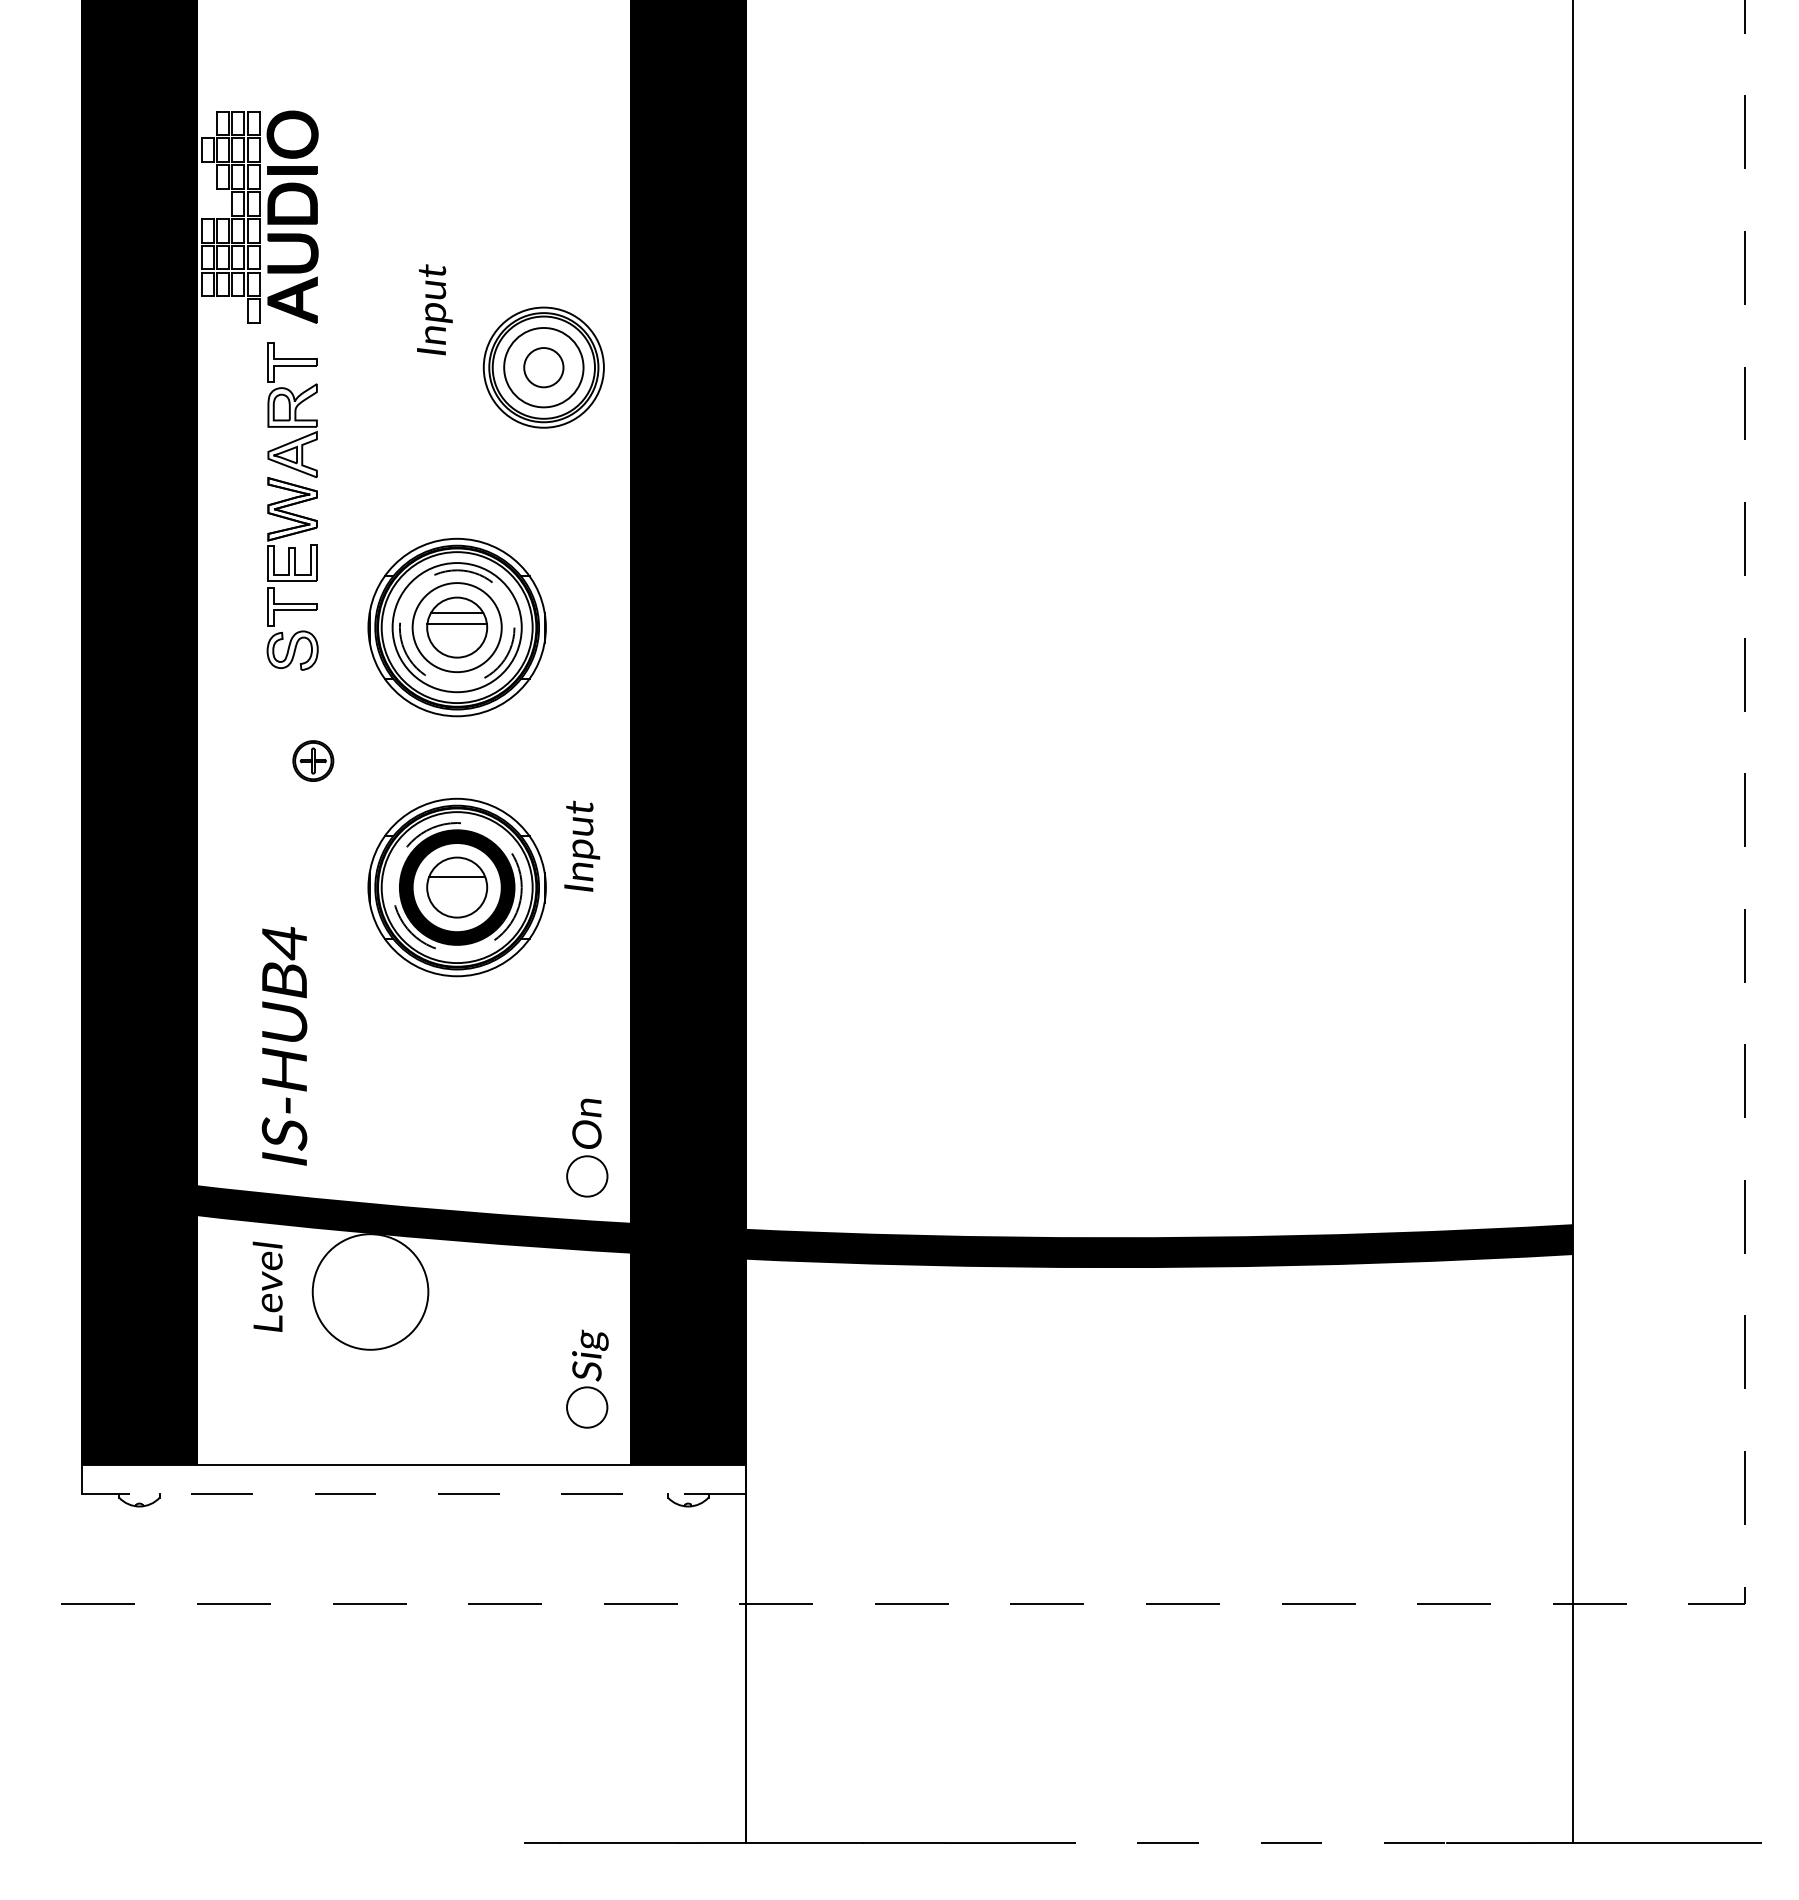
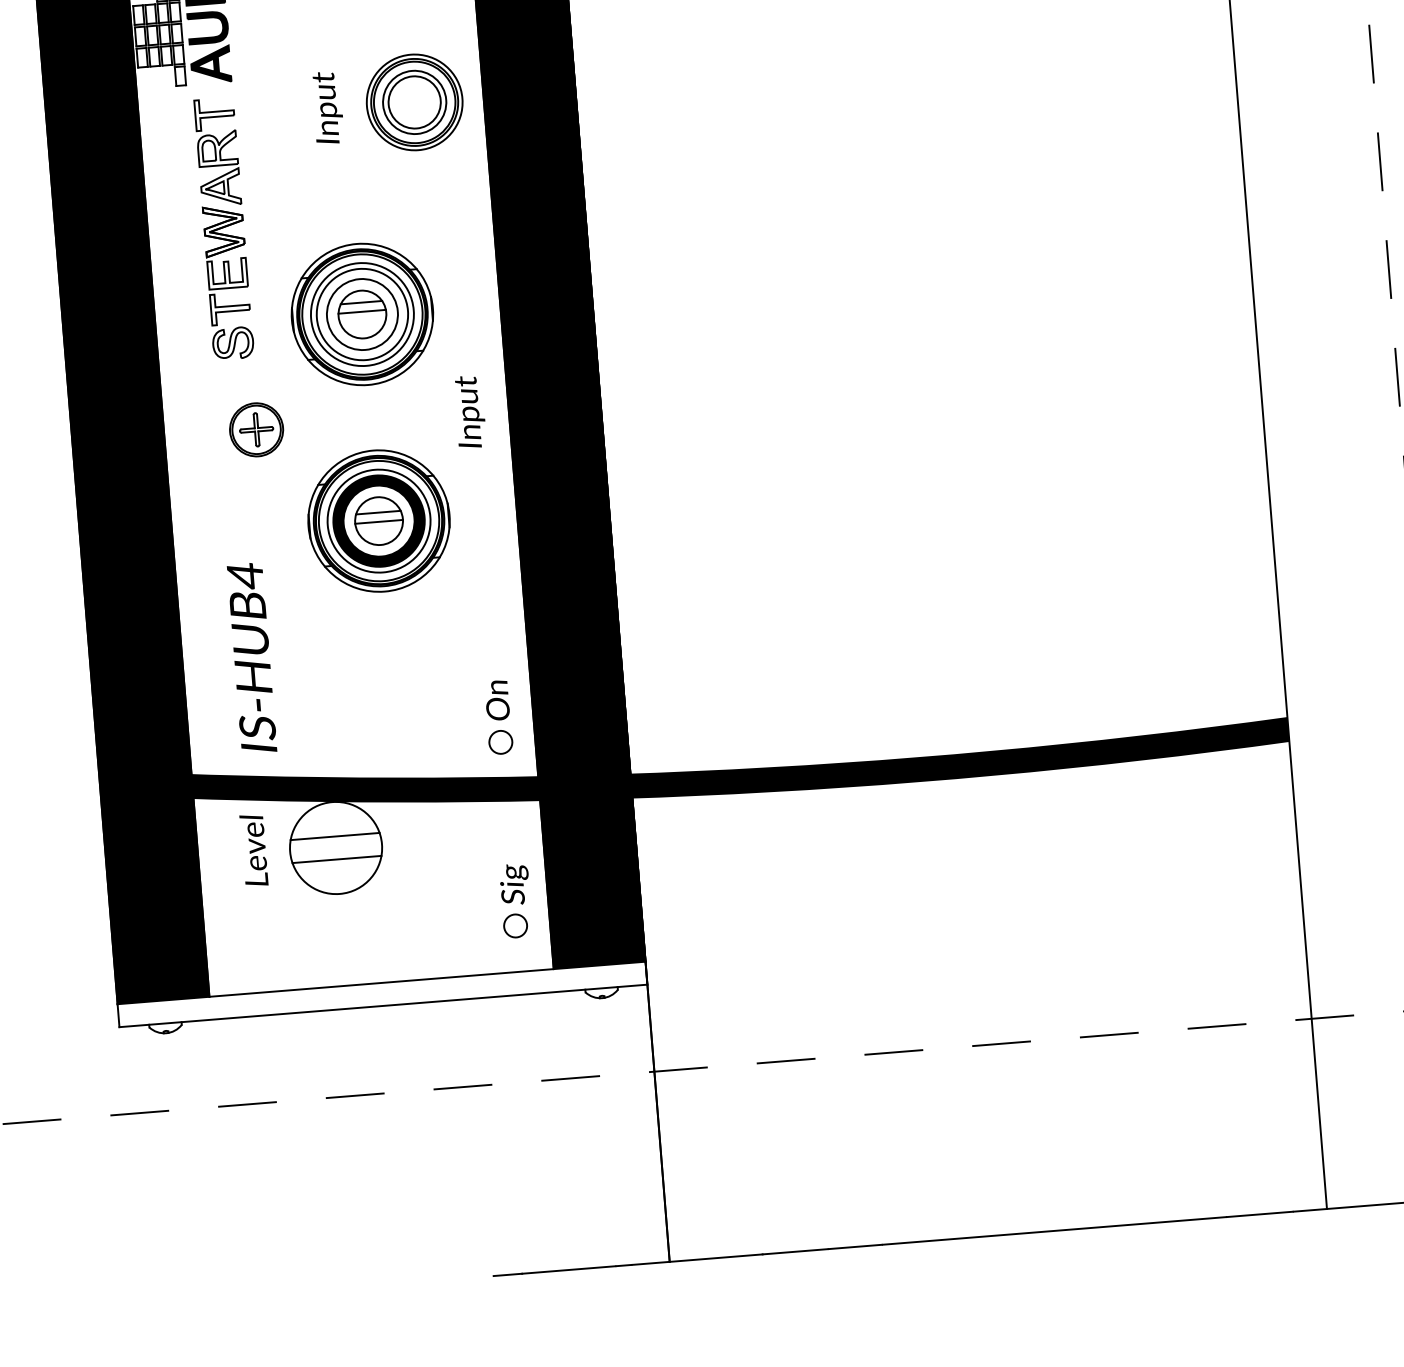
text: (434, 309) -> (327, 107), moved
circle: (543, 367) -> (414, 102), size x1.67
circle: (456, 627) -> (361, 314), dashed -> solid
part: (313, 760) -> (256, 429), size x1.67
text: (582, 845) -> (470, 411), moved
circle: (456, 887) -> (378, 521), dashed -> solid
line: (457, 888) -> (379, 521), added
circle: (586, 1176) -> (500, 742), size x0.71
line: (370, 1277) -> (335, 836), added
line: (370, 1306) -> (336, 859), added
circle: (586, 1407) -> (515, 925), size x0.71
line: (413, 1494) -> (383, 1006), dashed -> solid
line: (1230, 1843) -> (1054, 1231), dashed -> solid

